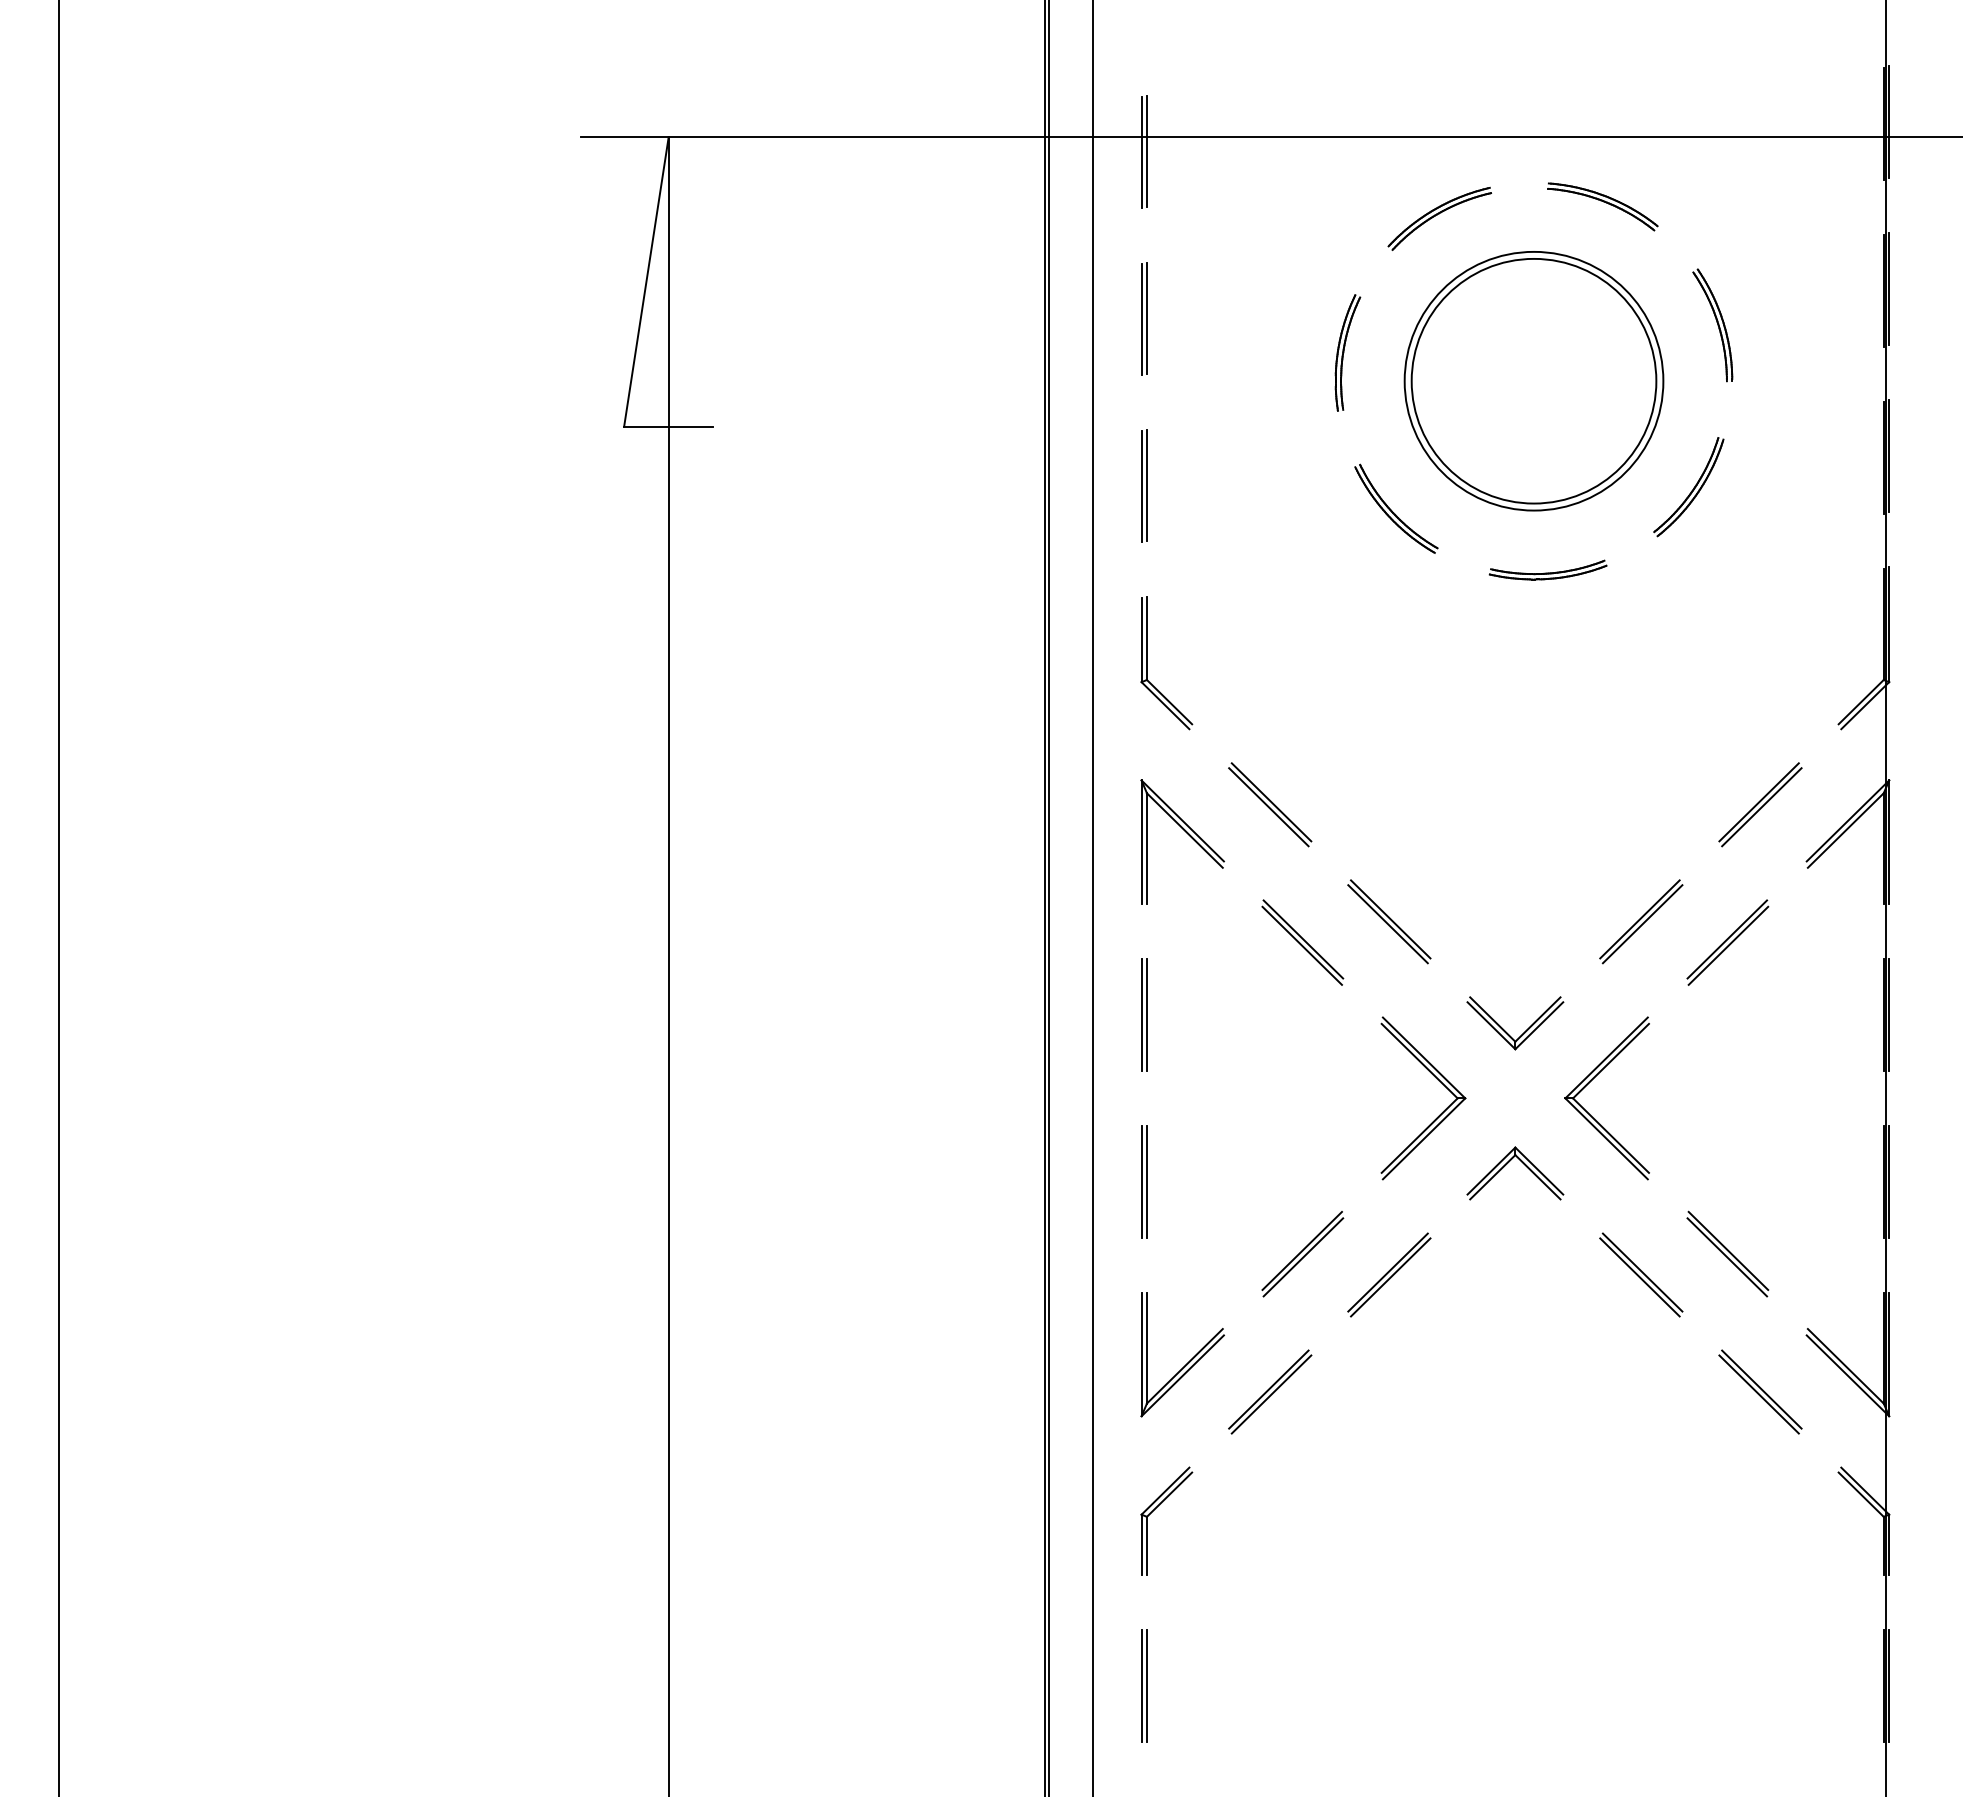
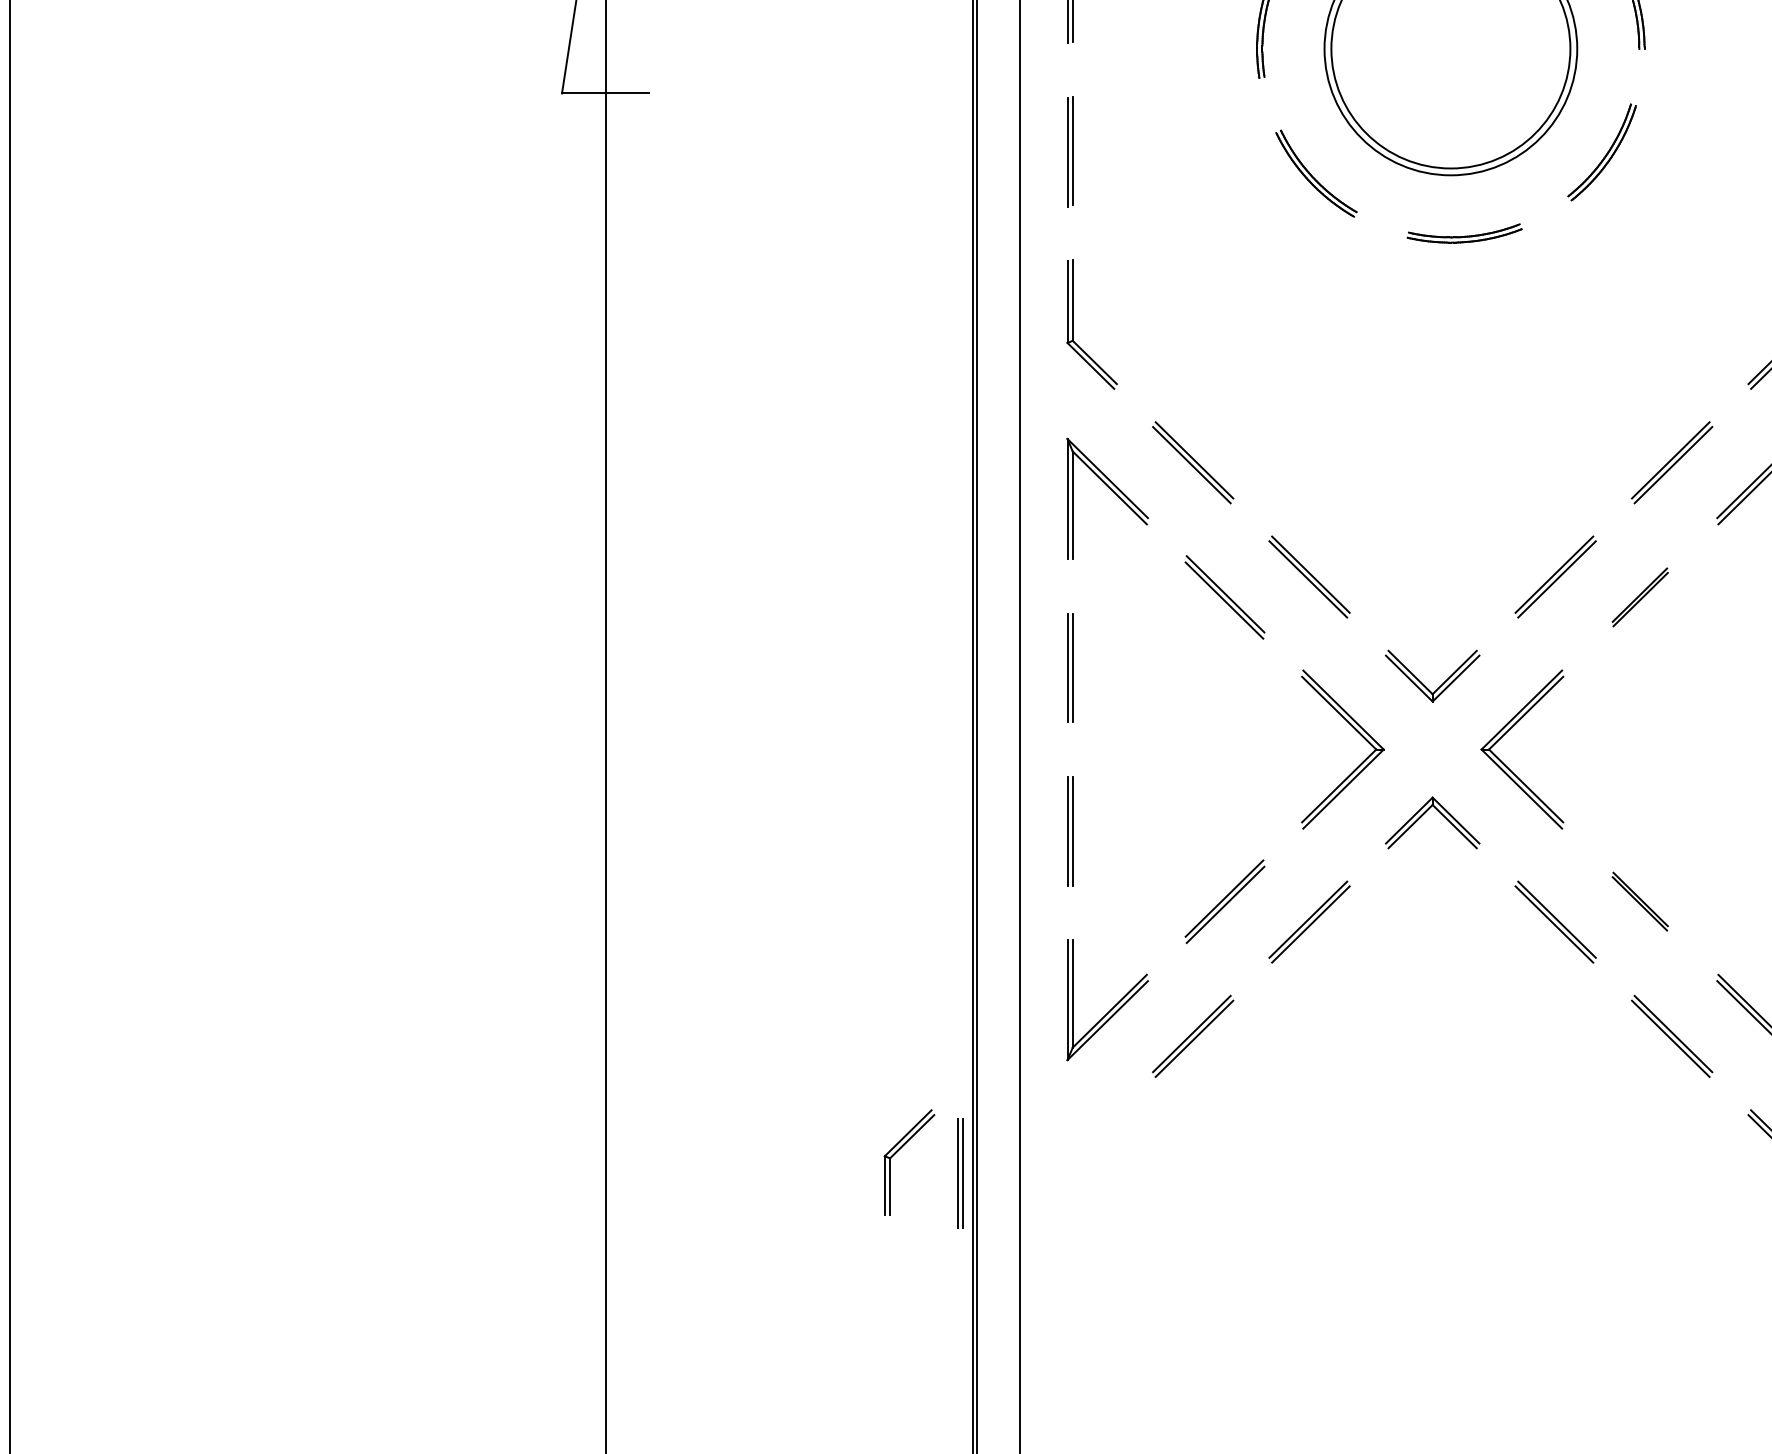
part: (1727, 942) -> (1639, 597), size x0.7
part: (1727, 1253) -> (1639, 901), size x0.7
part: (1155, 1509) -> (898, 1151), moved
part: (1144, 1685) -> (960, 1172), moved

